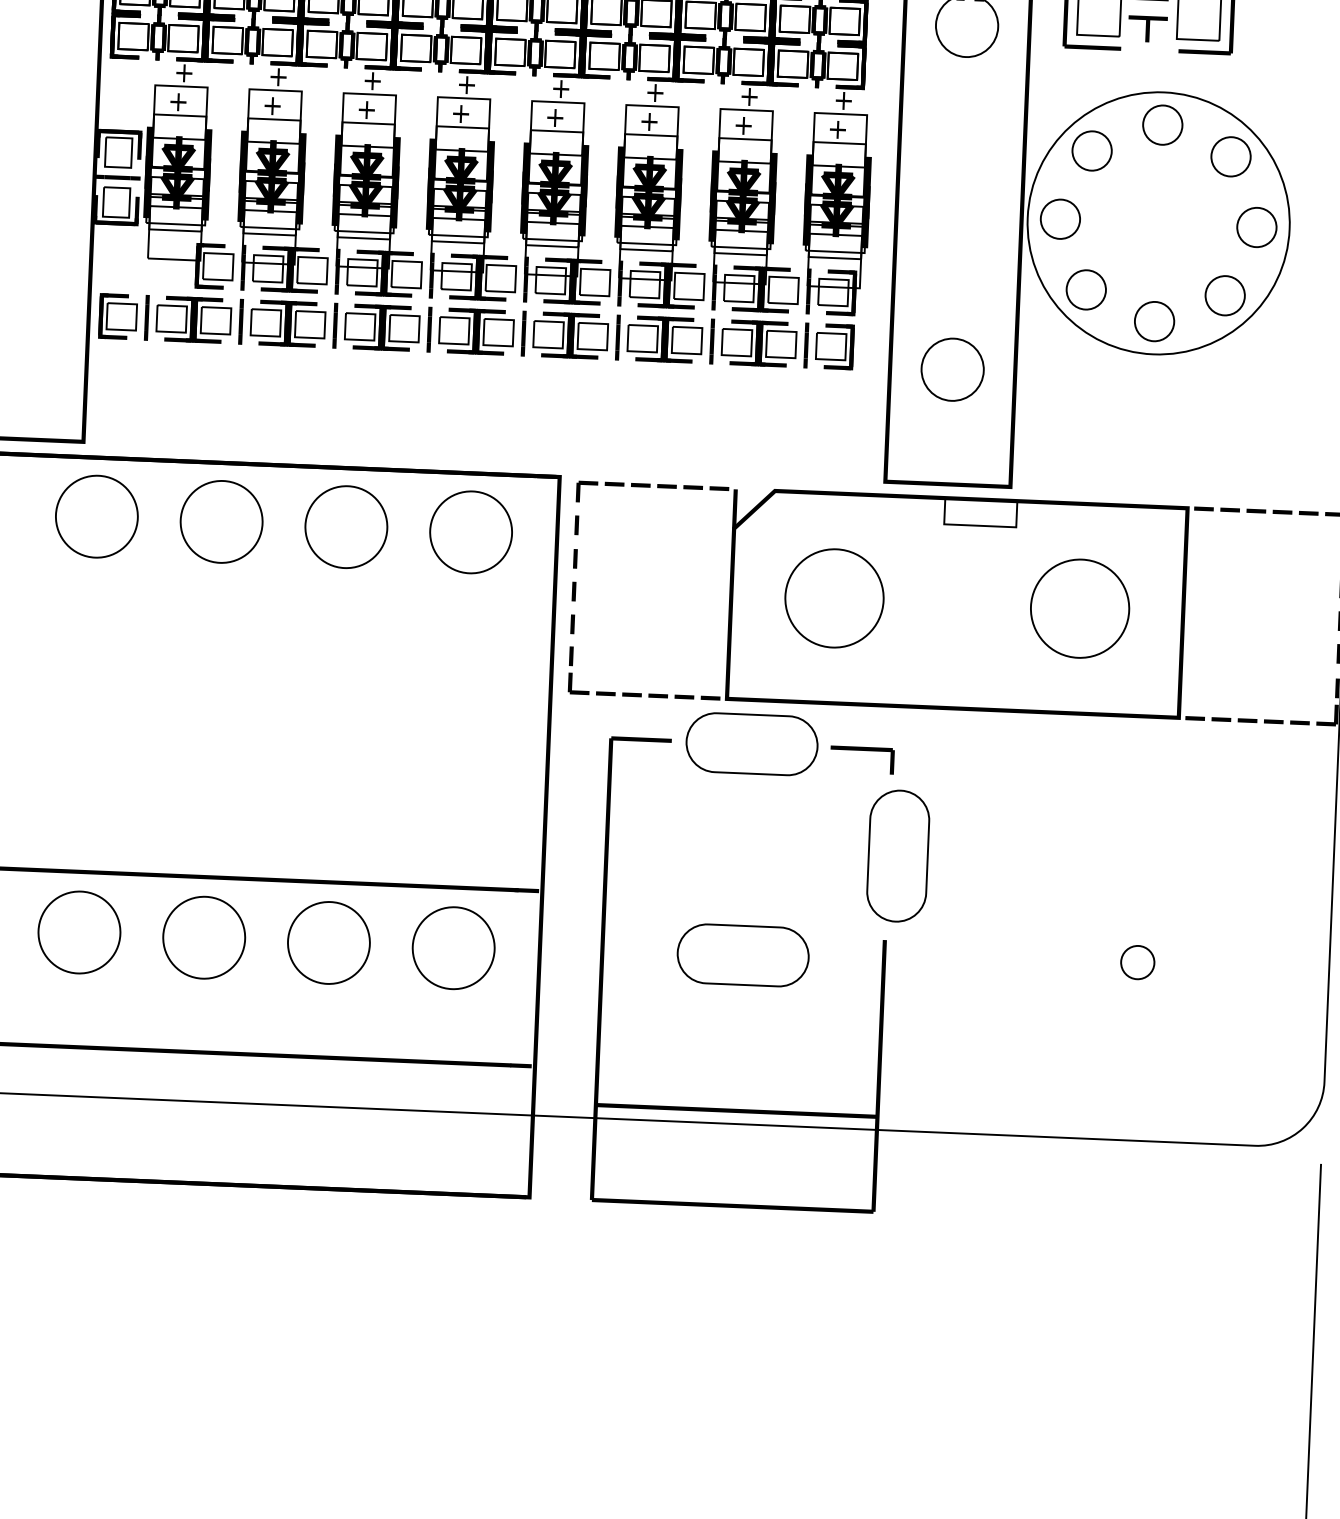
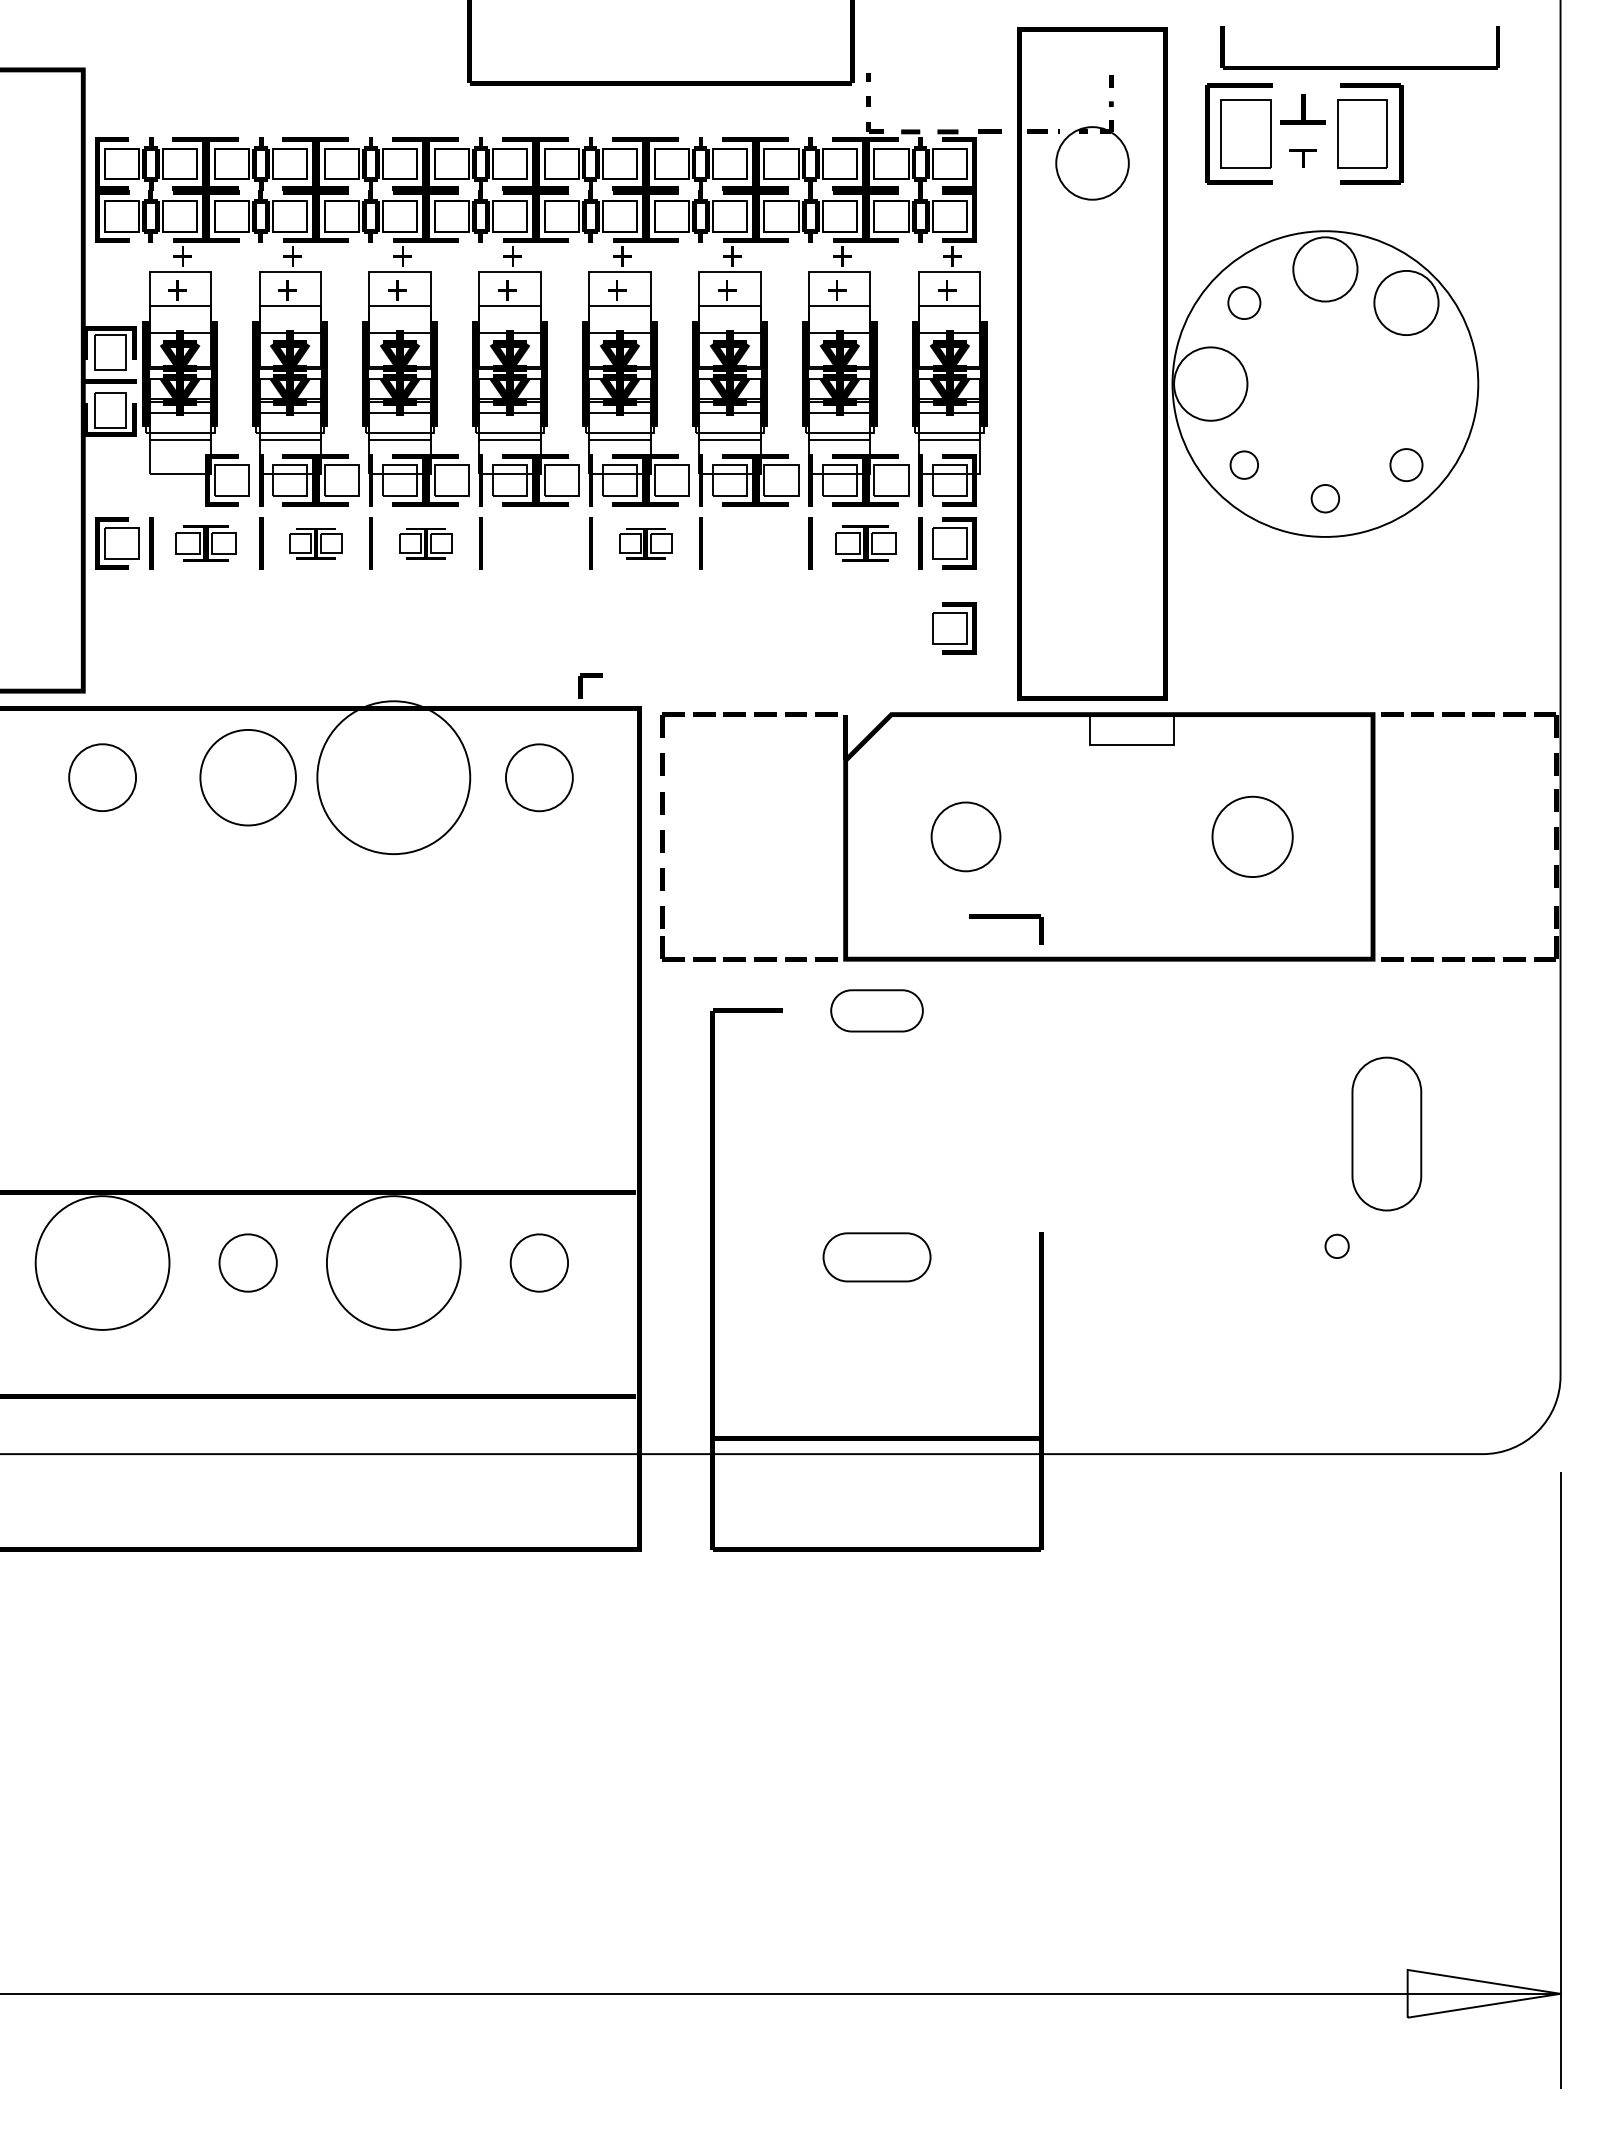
part: (1147, 29) -> (1302, 158), size x0.6
circle: (1162, 125) -> (1325, 269), size x1.4
circle: (1092, 150) -> (1244, 302), size x0.7
circle: (1231, 156) -> (1406, 302), size x1.4
circle: (1060, 219) -> (1210, 384), size x1.6
circle: (1256, 226) -> (1439, 383), removed
circle: (1086, 290) -> (1244, 465), size x0.6
circle: (1225, 295) -> (1406, 464), size x0.7
part: (193, 319) -> (205, 543), size x0.7
circle: (1154, 321) -> (1325, 498), size x0.6
part: (287, 323) -> (315, 543), size x0.6
part: (381, 327) -> (425, 543), size x0.6
part: (476, 331) -> (535, 543), removed
part: (570, 335) -> (645, 543), size x0.6
part: (664, 339) -> (755, 543), removed
part: (758, 343) -> (865, 543), size x0.7
circle: (952, 369) -> (1092, 564), removed
part: (832, 419) -> (954, 628), added
part: (518, 448) -> (590, 677), added
circle: (96, 516) -> (102, 777), size x0.7
circle: (346, 526) -> (393, 777), size x1.6
circle: (471, 532) -> (539, 777), size x0.7
circle: (834, 598) -> (965, 836), size x0.6
circle: (1079, 608) -> (1252, 836), size x0.7
part: (751, 743) -> (876, 1010), size x0.6
part: (862, 750) -> (1006, 918), moved
part: (897, 855) -> (1386, 1133), moved
circle: (79, 932) -> (102, 1262), size x1.4
circle: (203, 937) -> (247, 1262), size x0.6
circle: (328, 942) -> (393, 1262), size x1.4
circle: (453, 947) -> (539, 1262), size x0.6
part: (742, 955) -> (876, 1257), size x0.7
circle: (1137, 962) -> (1336, 1246), size x0.6

